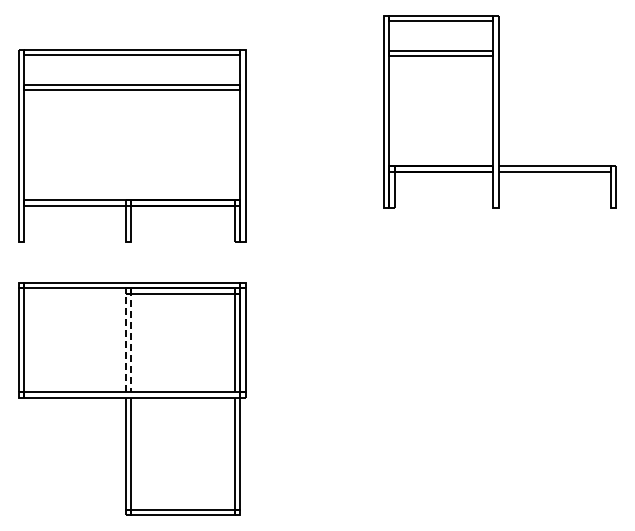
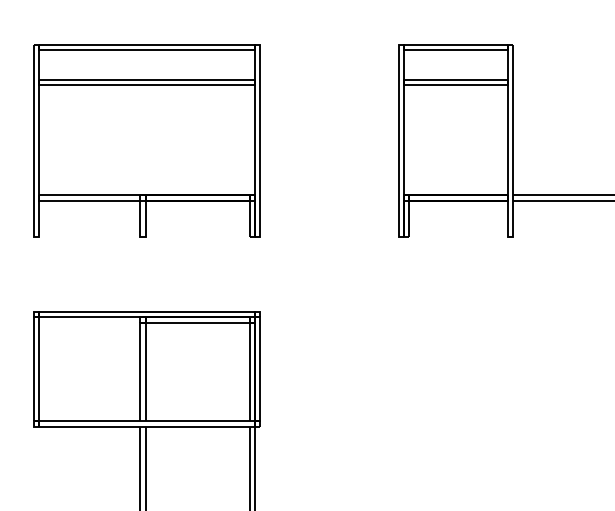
part: (132, 145) -> (147, 140), moved
line: (128, 293) -> (143, 322), dashed -> solid

